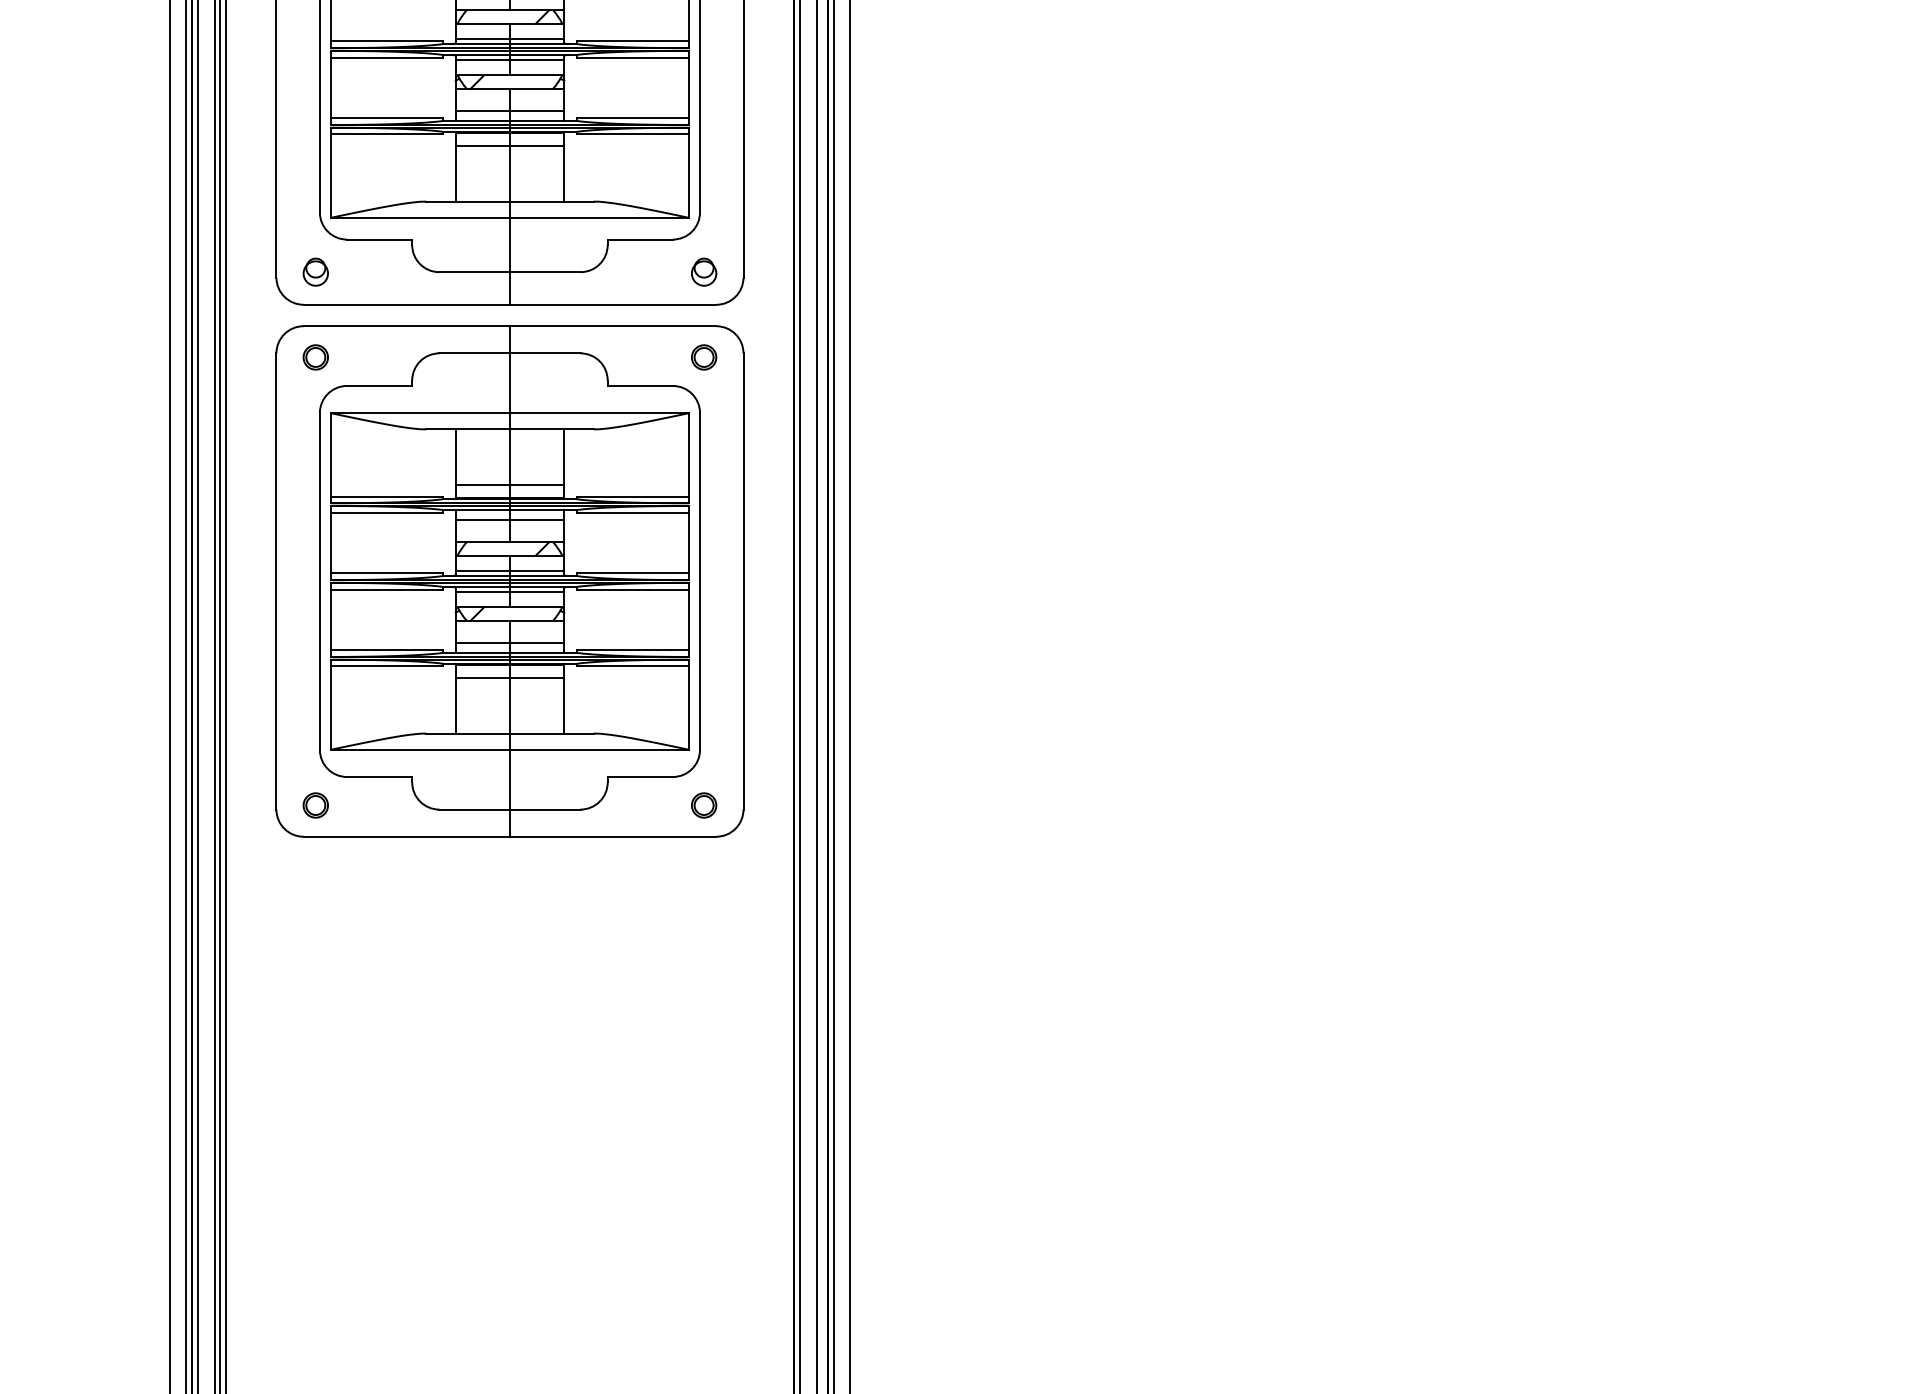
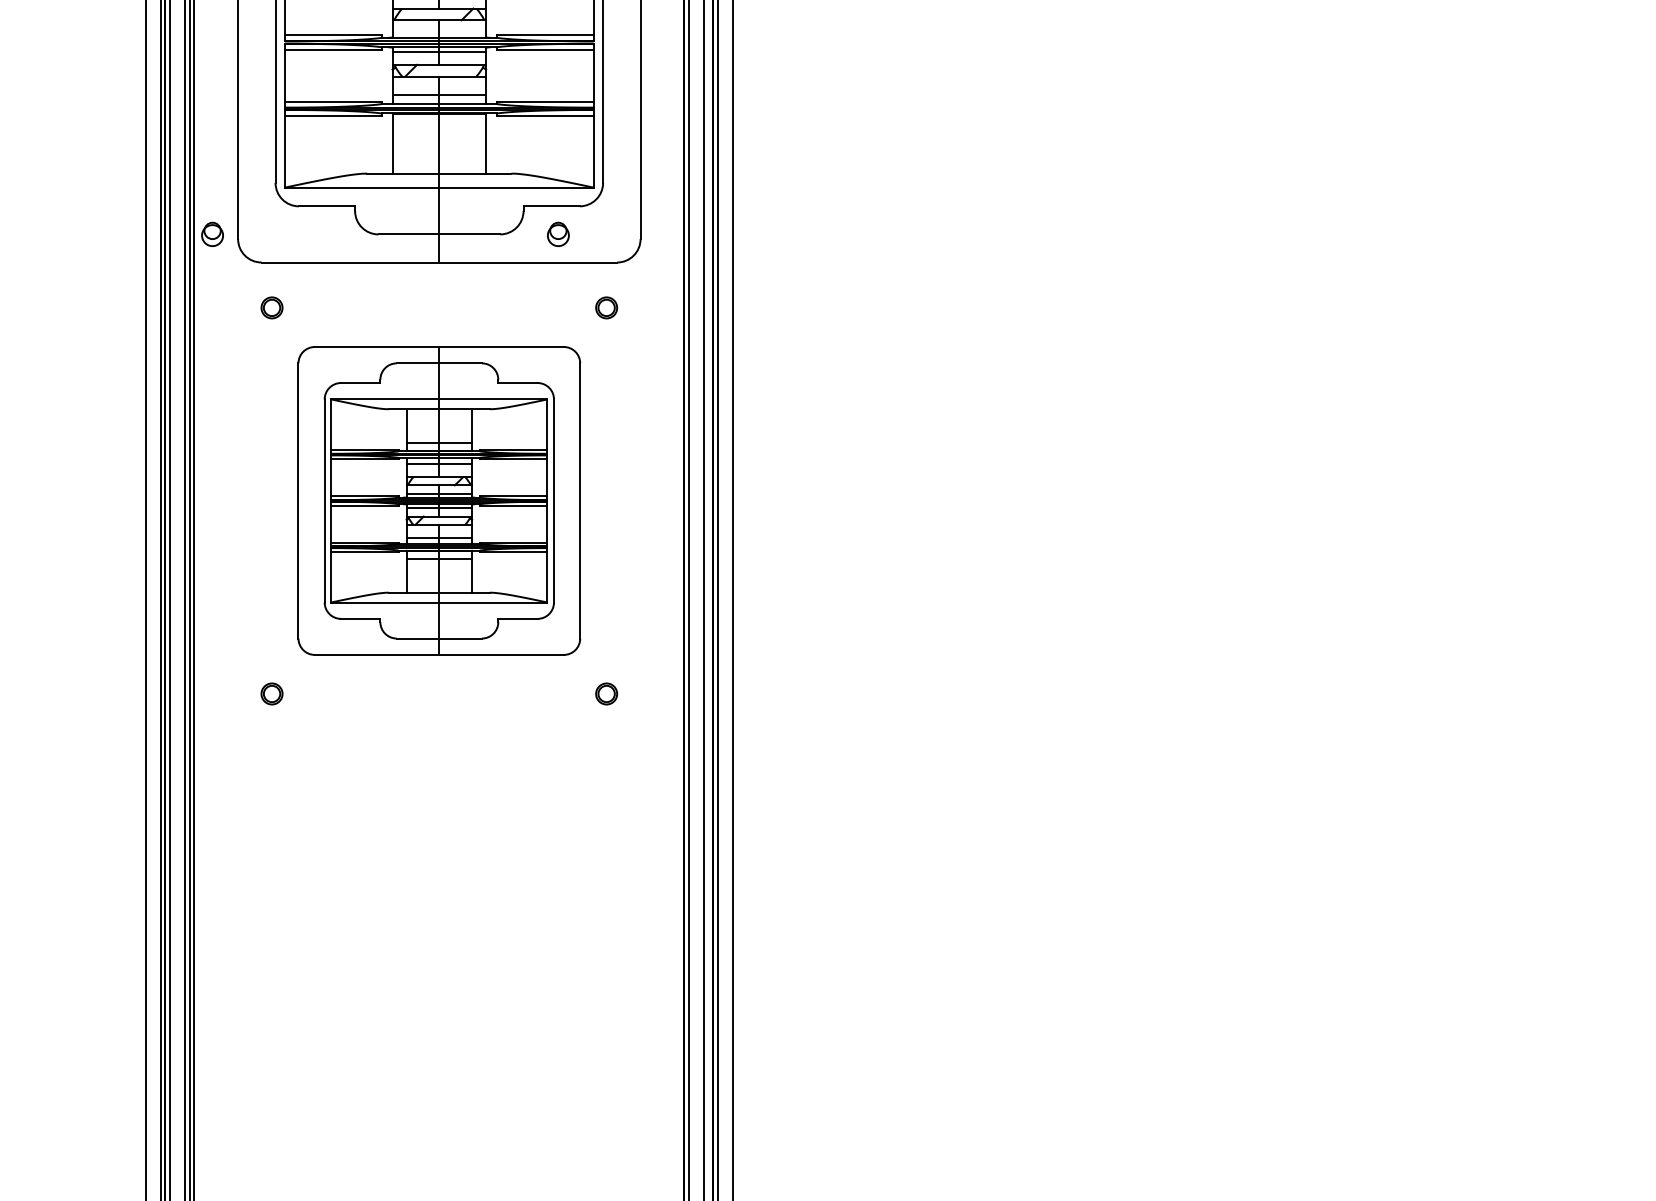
line: (509, 38) -> (438, 33), removed
line: (509, 146) -> (438, 126), removed
part: (315, 271) -> (212, 233), moved
part: (704, 271) -> (558, 233), moved
part: (509, 581) -> (438, 500), size x0.7

